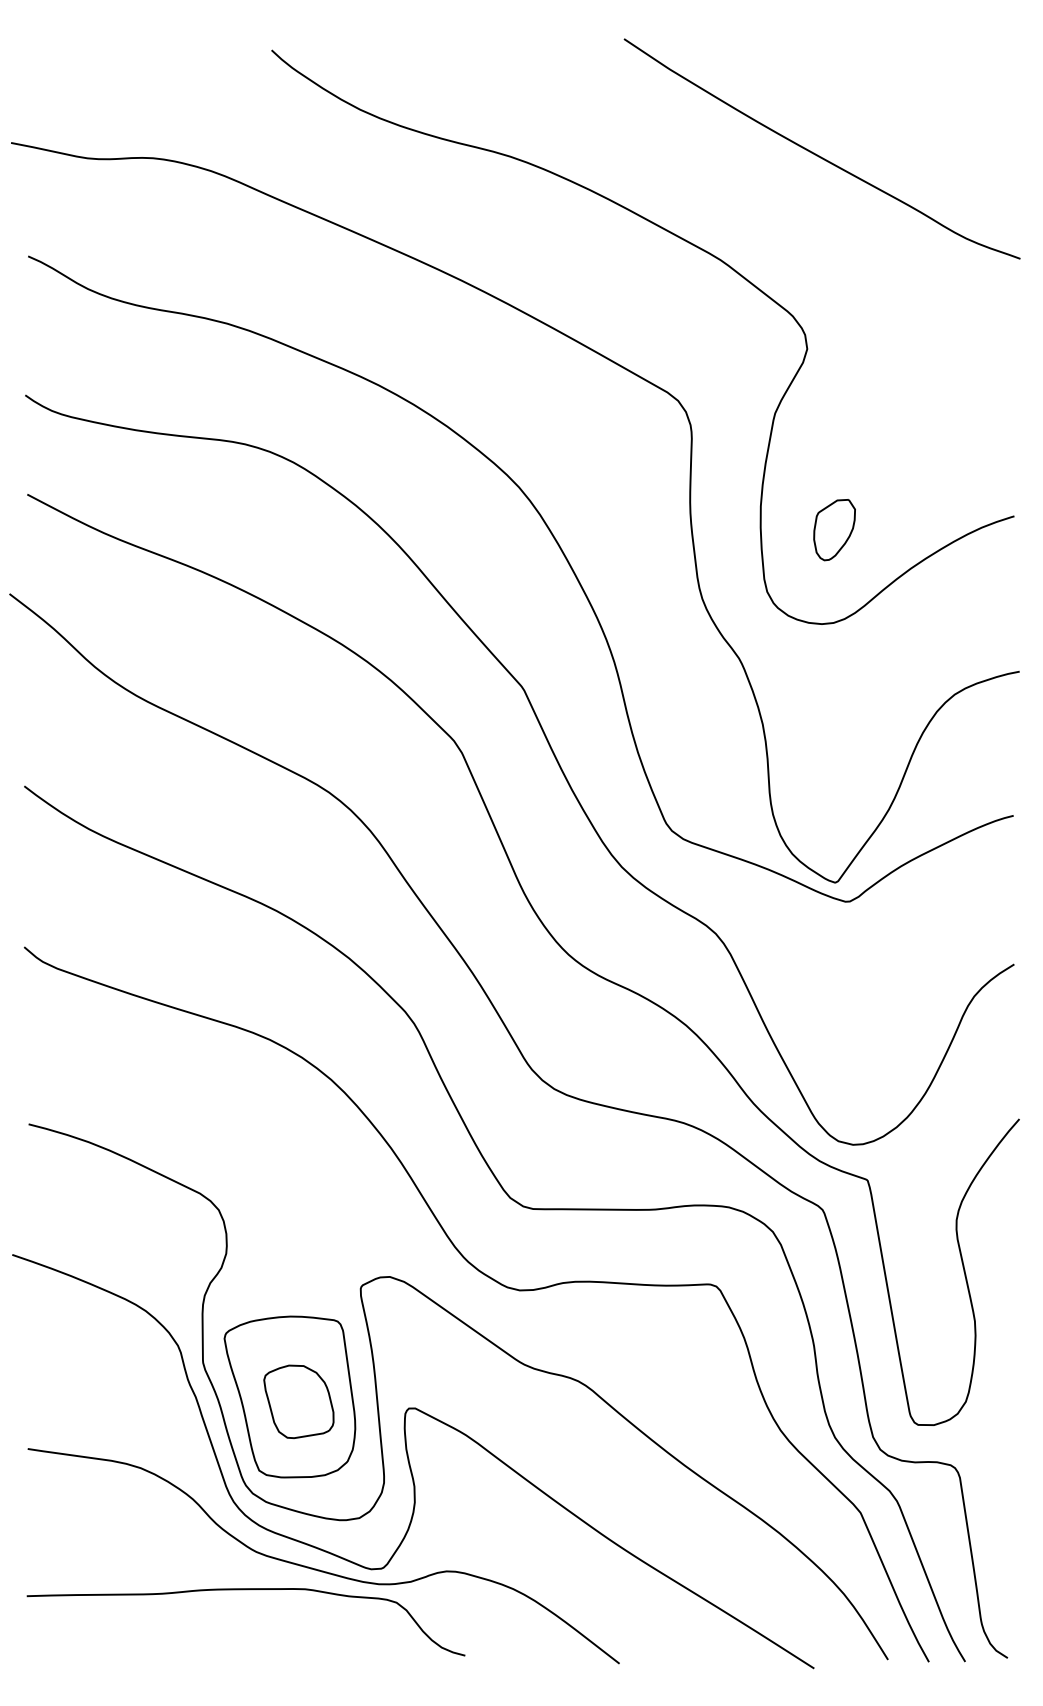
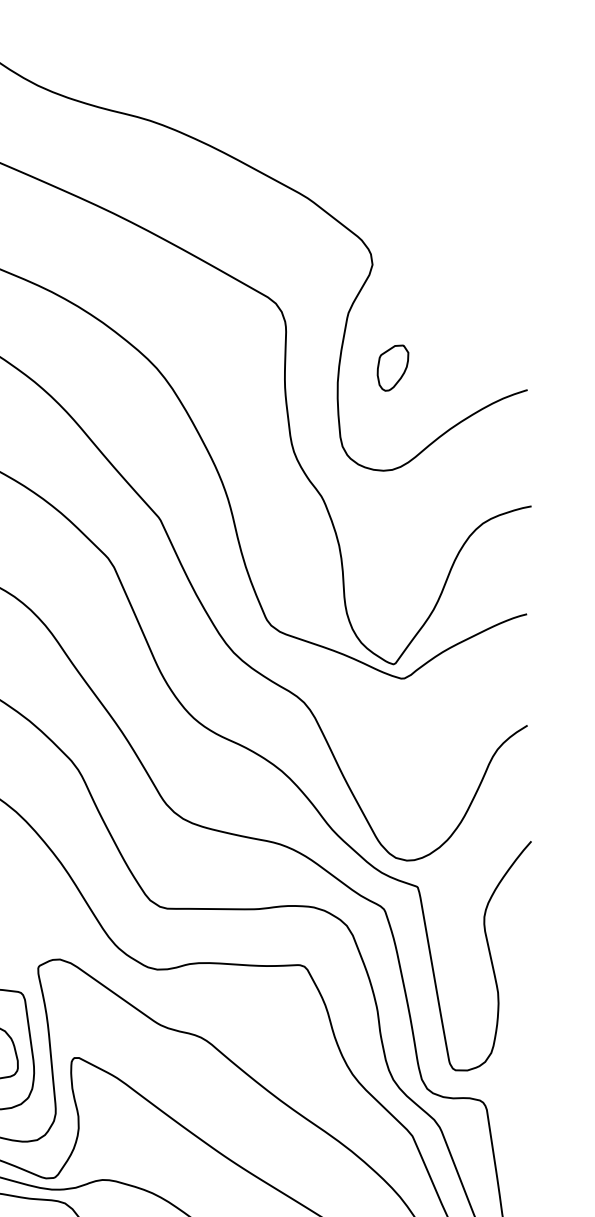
curve: (817, 154) -> (380, 119), removed
part: (834, 530) -> (392, 368), moved

